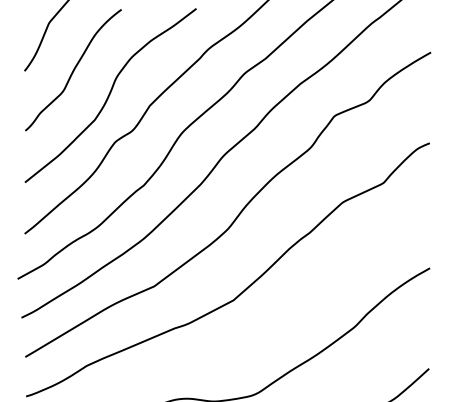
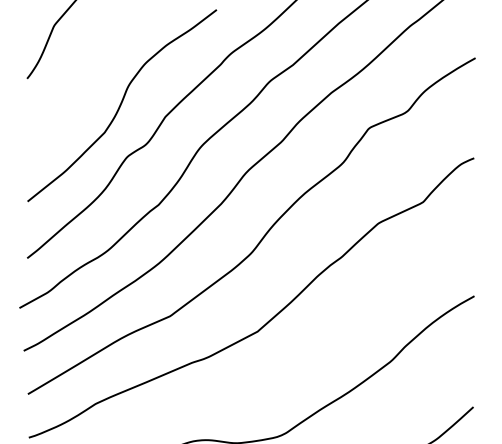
curve: (72, 70) -> (80, 77), removed

